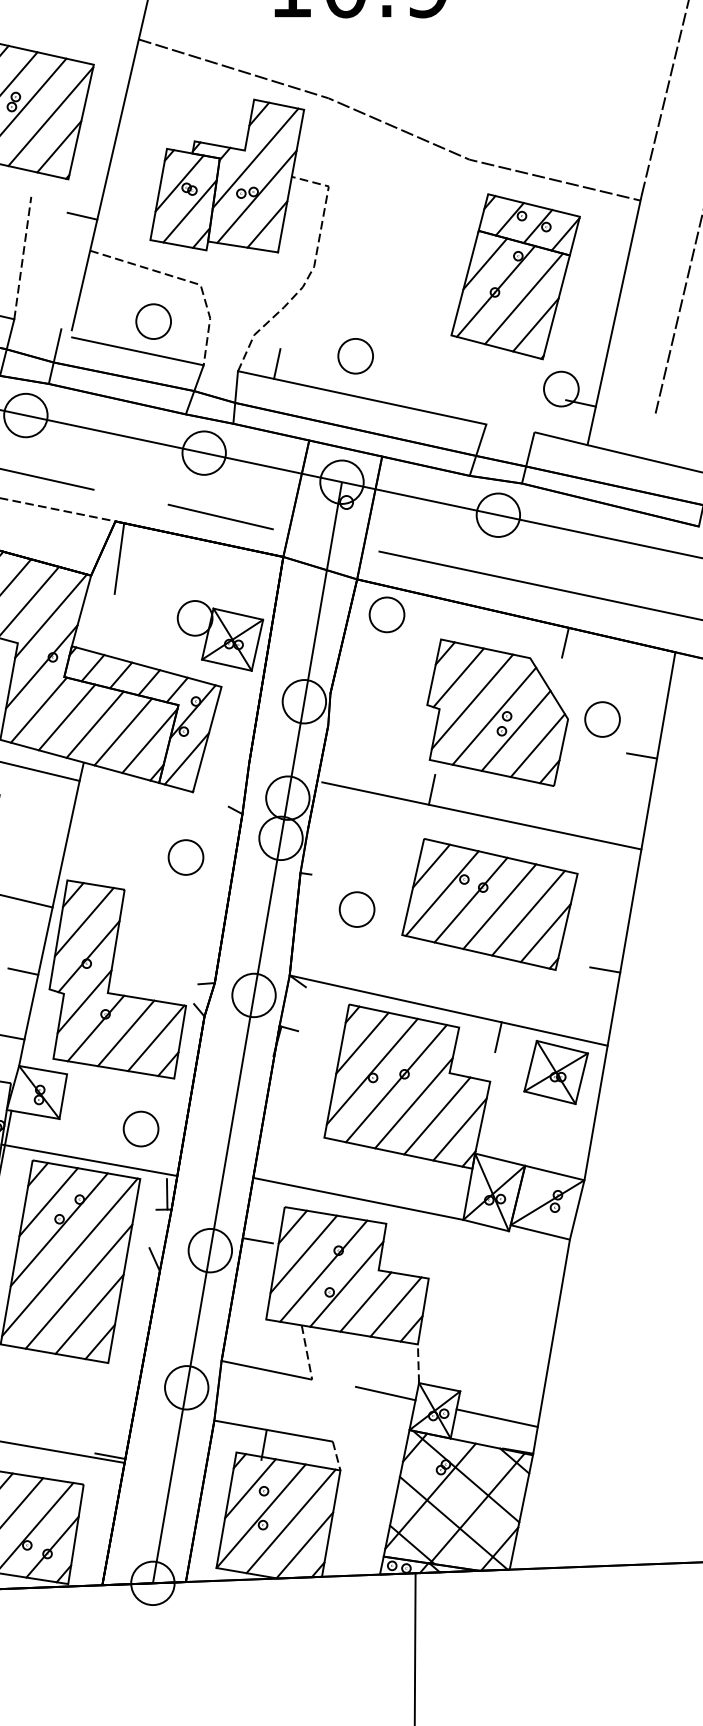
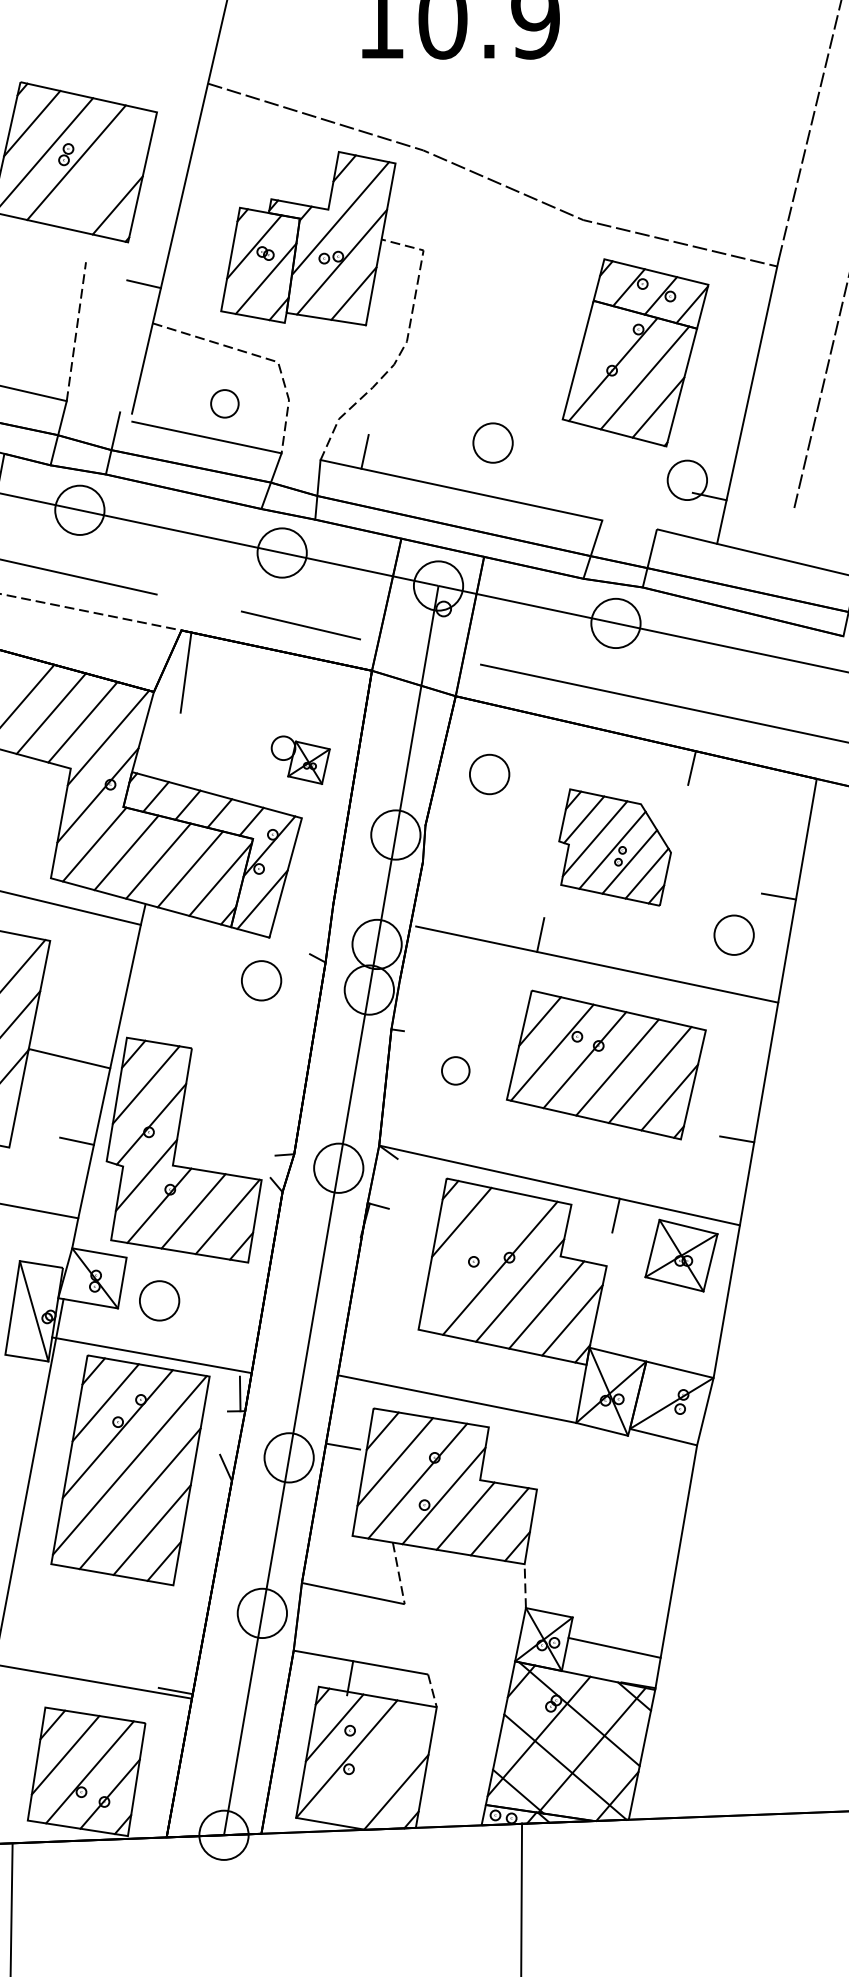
line: (51, 116) -> (108, 171), removed
line: (484, 264) -> (600, 338), removed
part: (153, 321) -> (224, 403), size x0.7
part: (355, 355) -> (492, 442), moved
part: (386, 614) -> (489, 774), moved
part: (220, 635) -> (300, 759), size x0.6
part: (497, 712) -> (614, 847), size x0.7
part: (601, 718) -> (733, 934), moved
part: (185, 857) -> (261, 980), moved
part: (356, 909) -> (455, 1070), size x0.7
line: (371, 1071) -> (472, 1254), removed
part: (141, 1128) -> (159, 1300), moved
line: (386, 1393) -> (488, 1619), removed
line: (290, 1520) -> (380, 1764), removed

